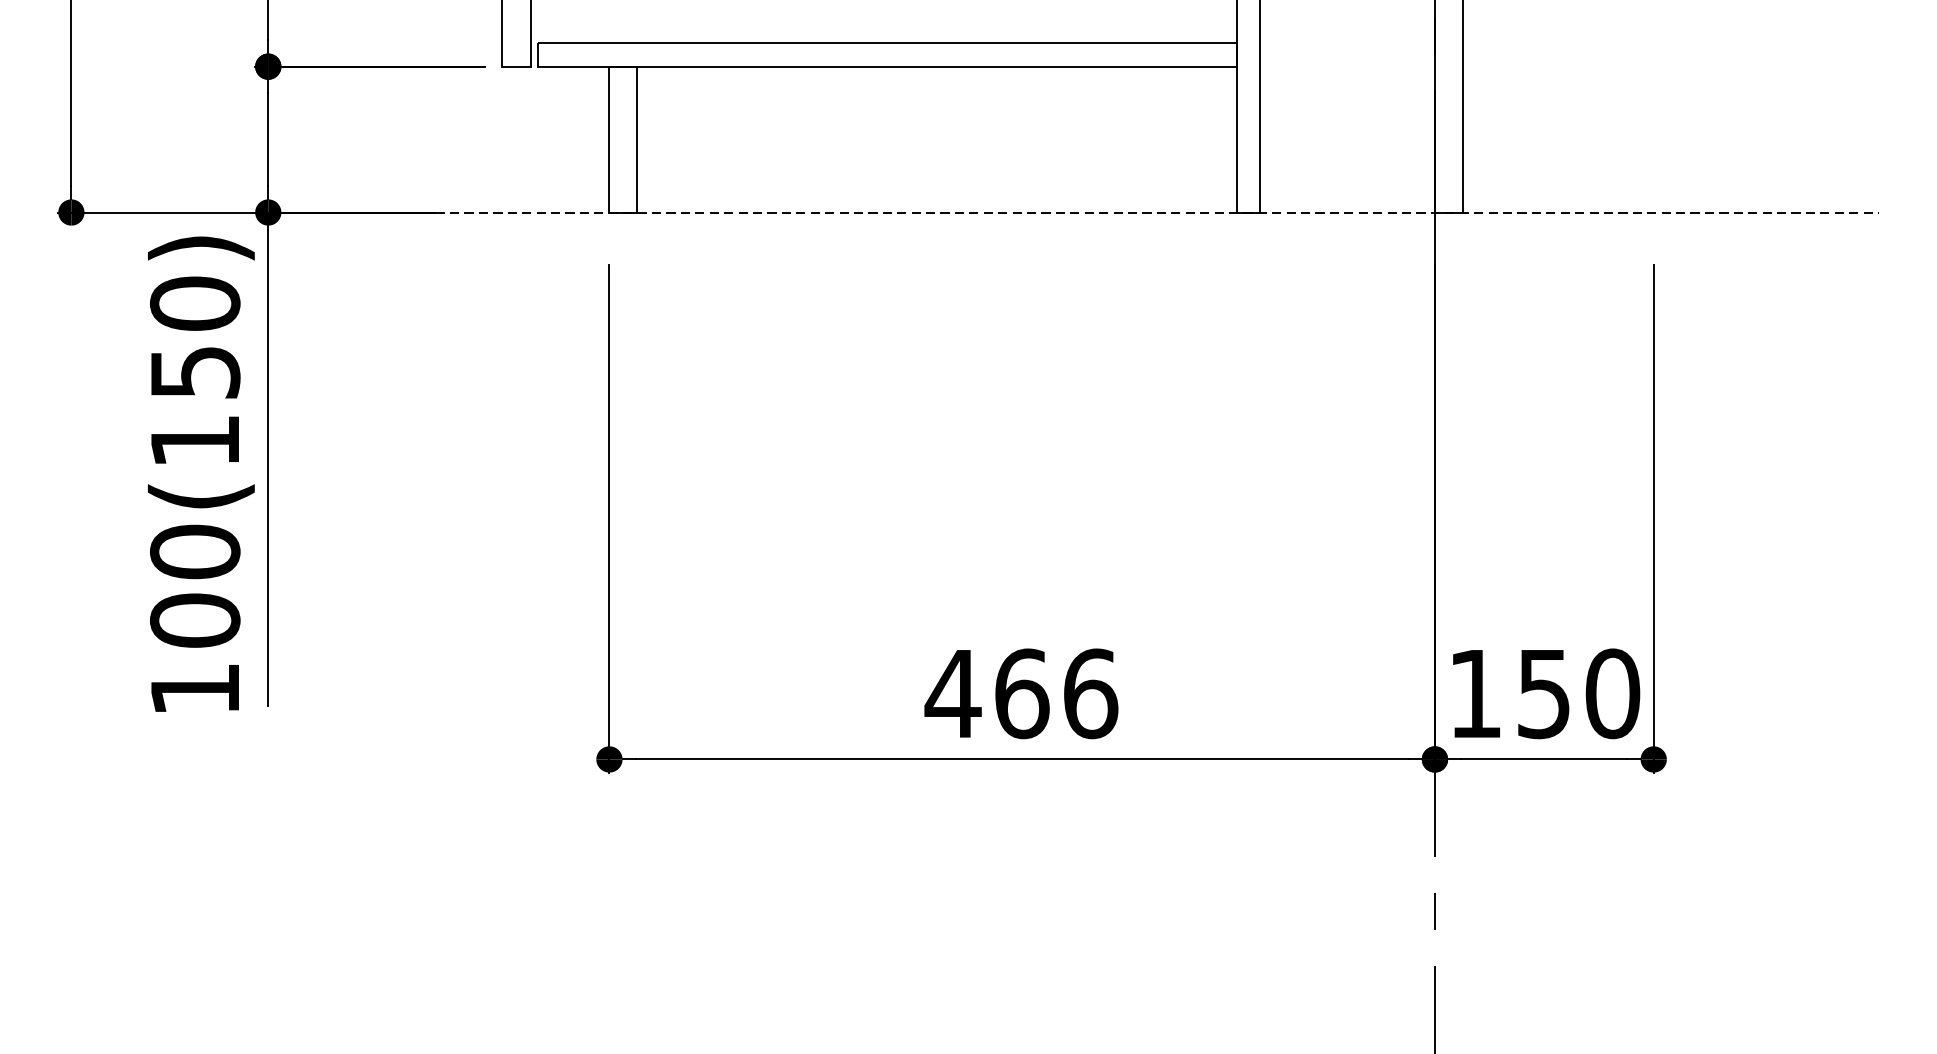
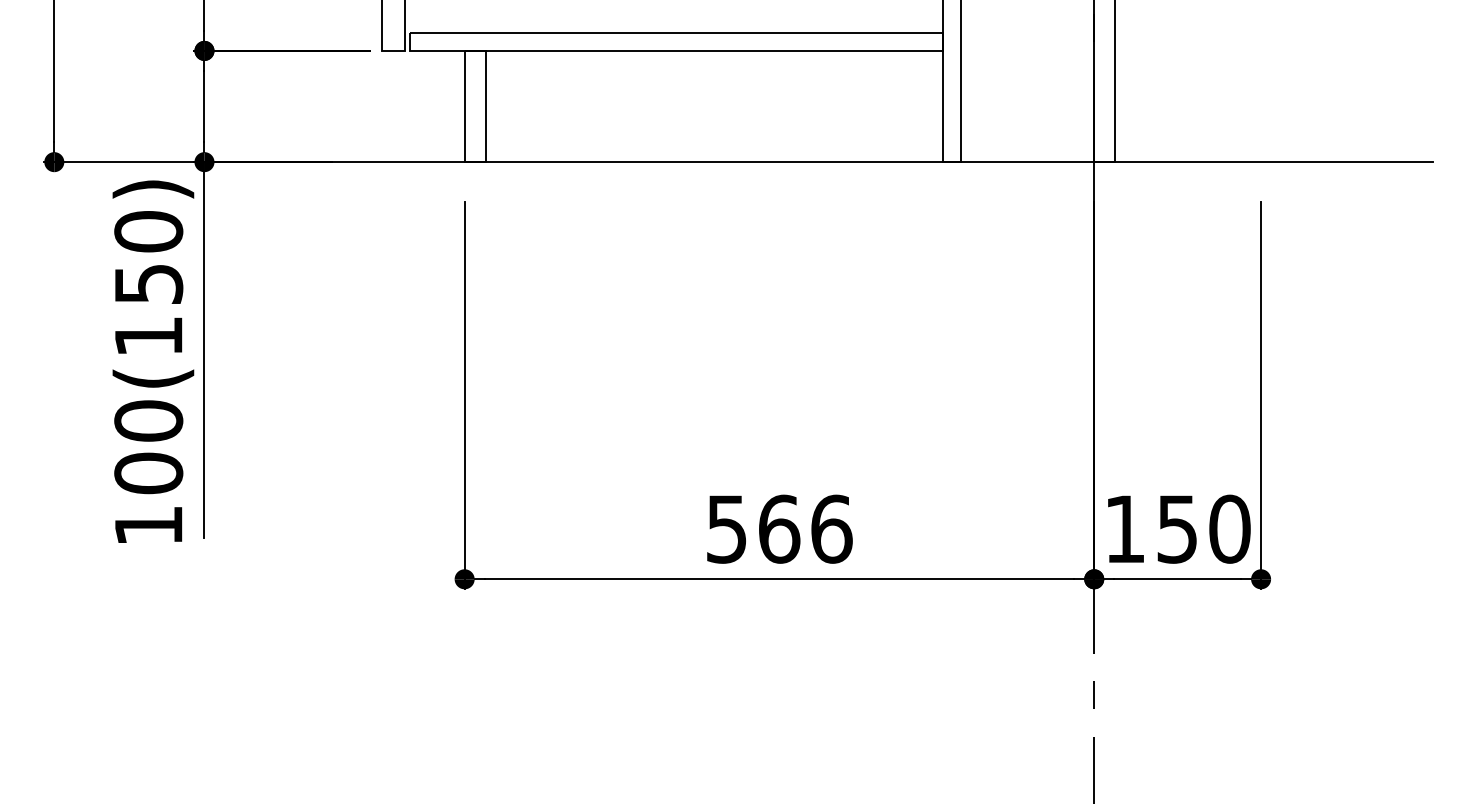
line: (1077, 212) -> (821, 162), dashed -> solid
text: (952, 694) -> (726, 529), 466 -> 566

